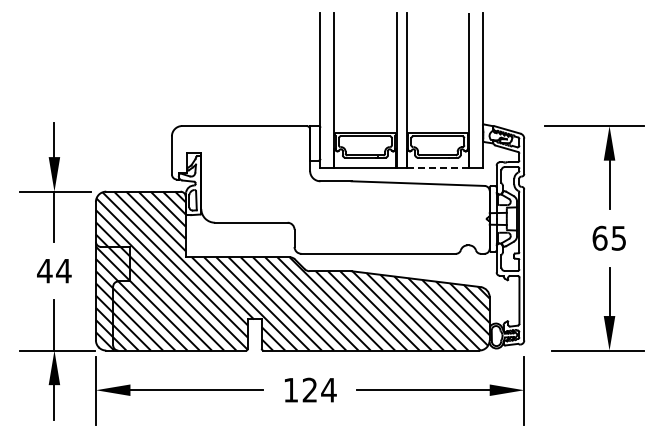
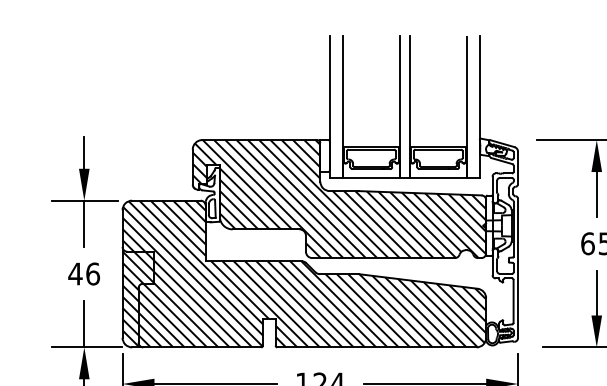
line: (437, 167) -> (437, 178), dashed -> solid
hatch: (330, 189) -> (339, 198), added
text: (63, 270) -> (92, 273), 44 -> 46

